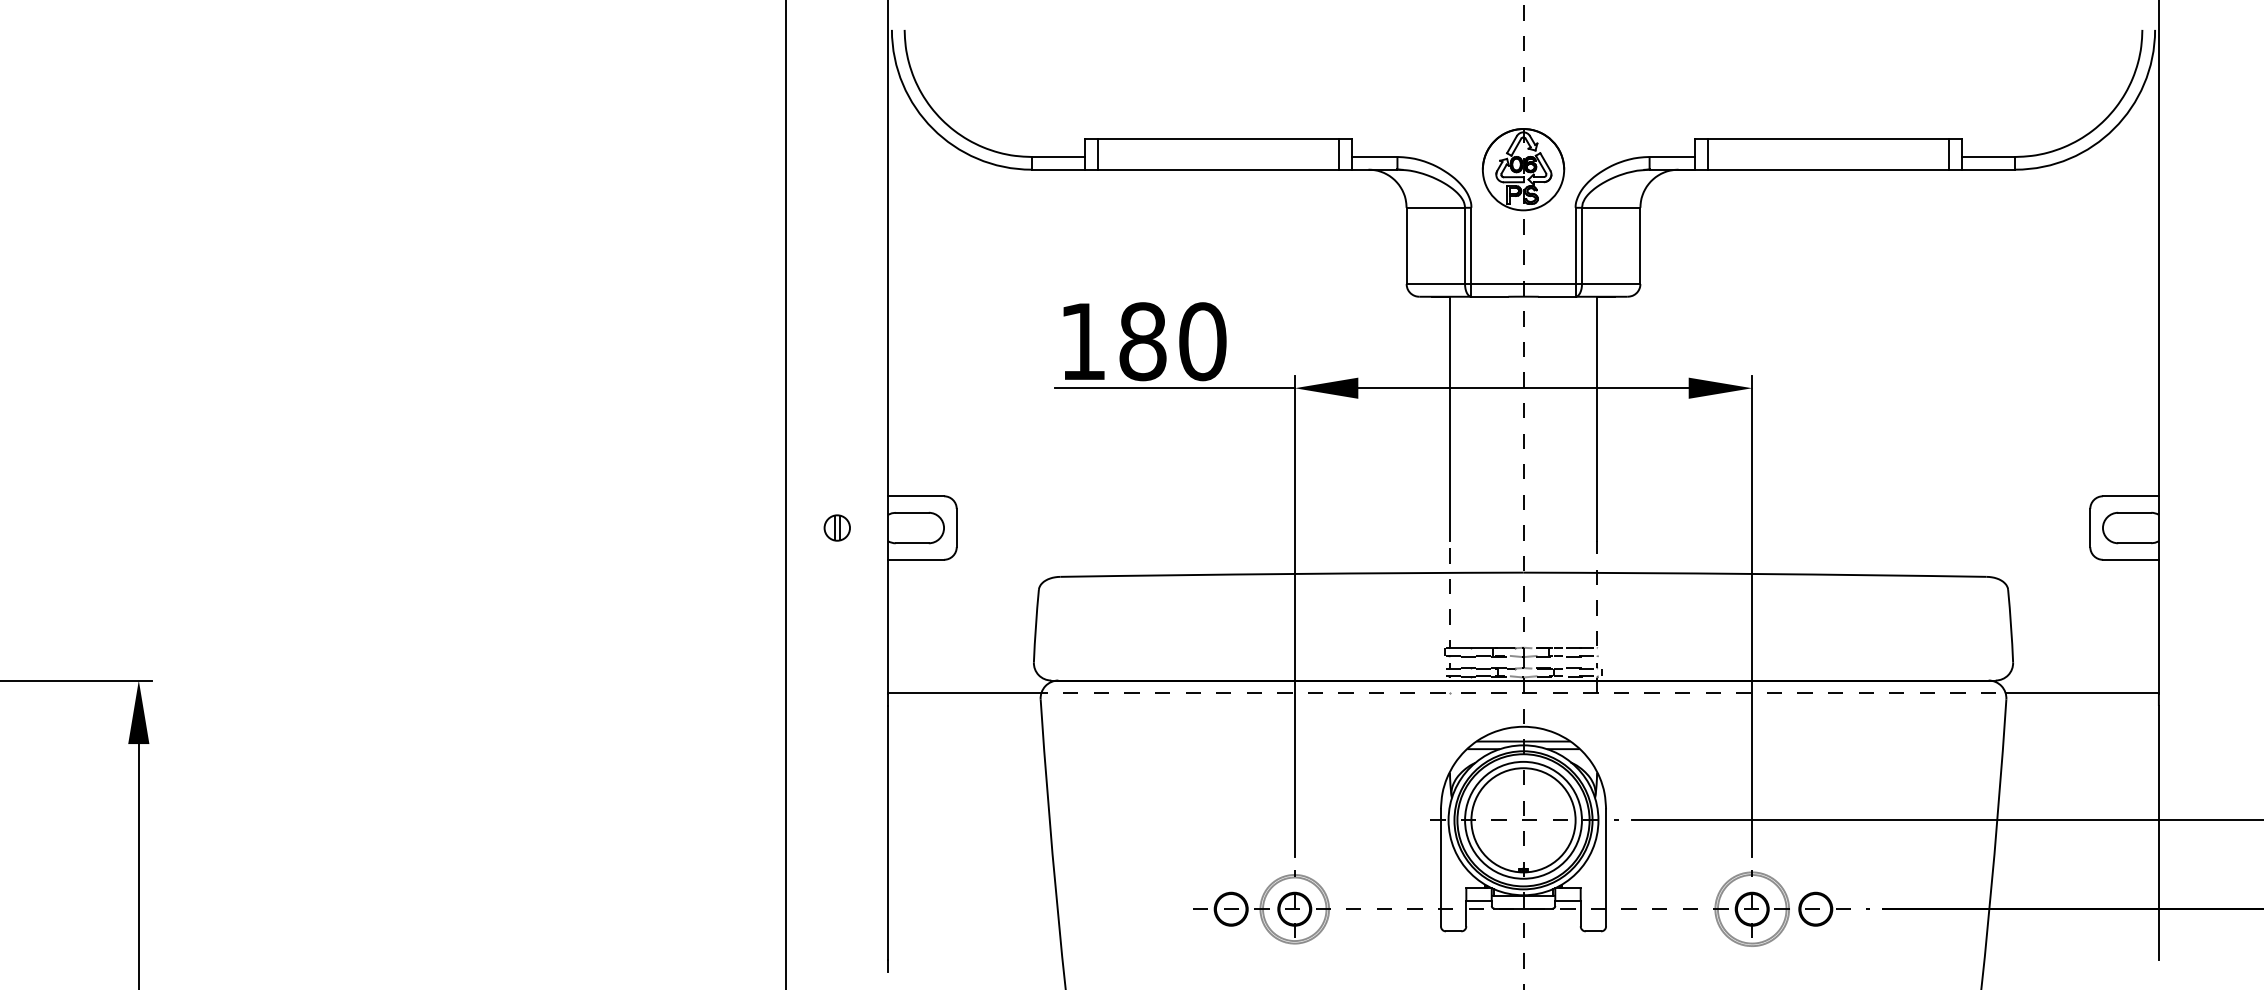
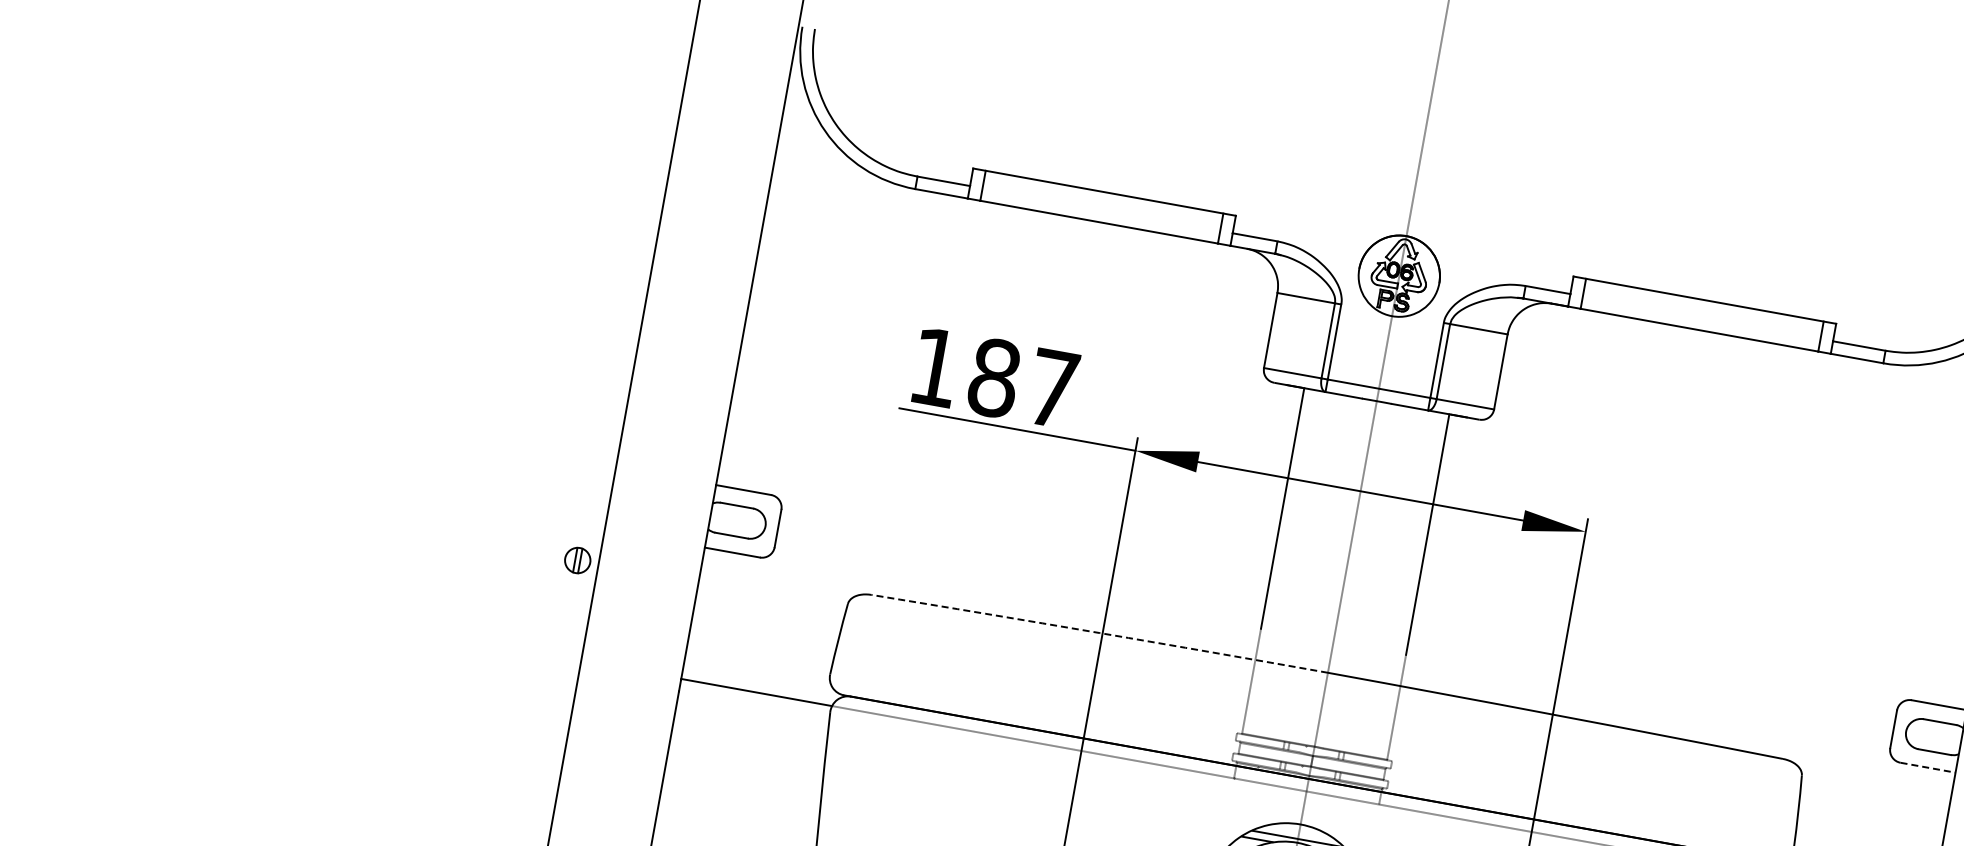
text: (1202, 341) -> (1052, 388), 180 -> 187
part: (836, 527) -> (577, 559), moved
line: (2130, 559) -> (1927, 767), solid -> dashed
arc: (1291, 573) -> (1099, 632), solid -> dashed

